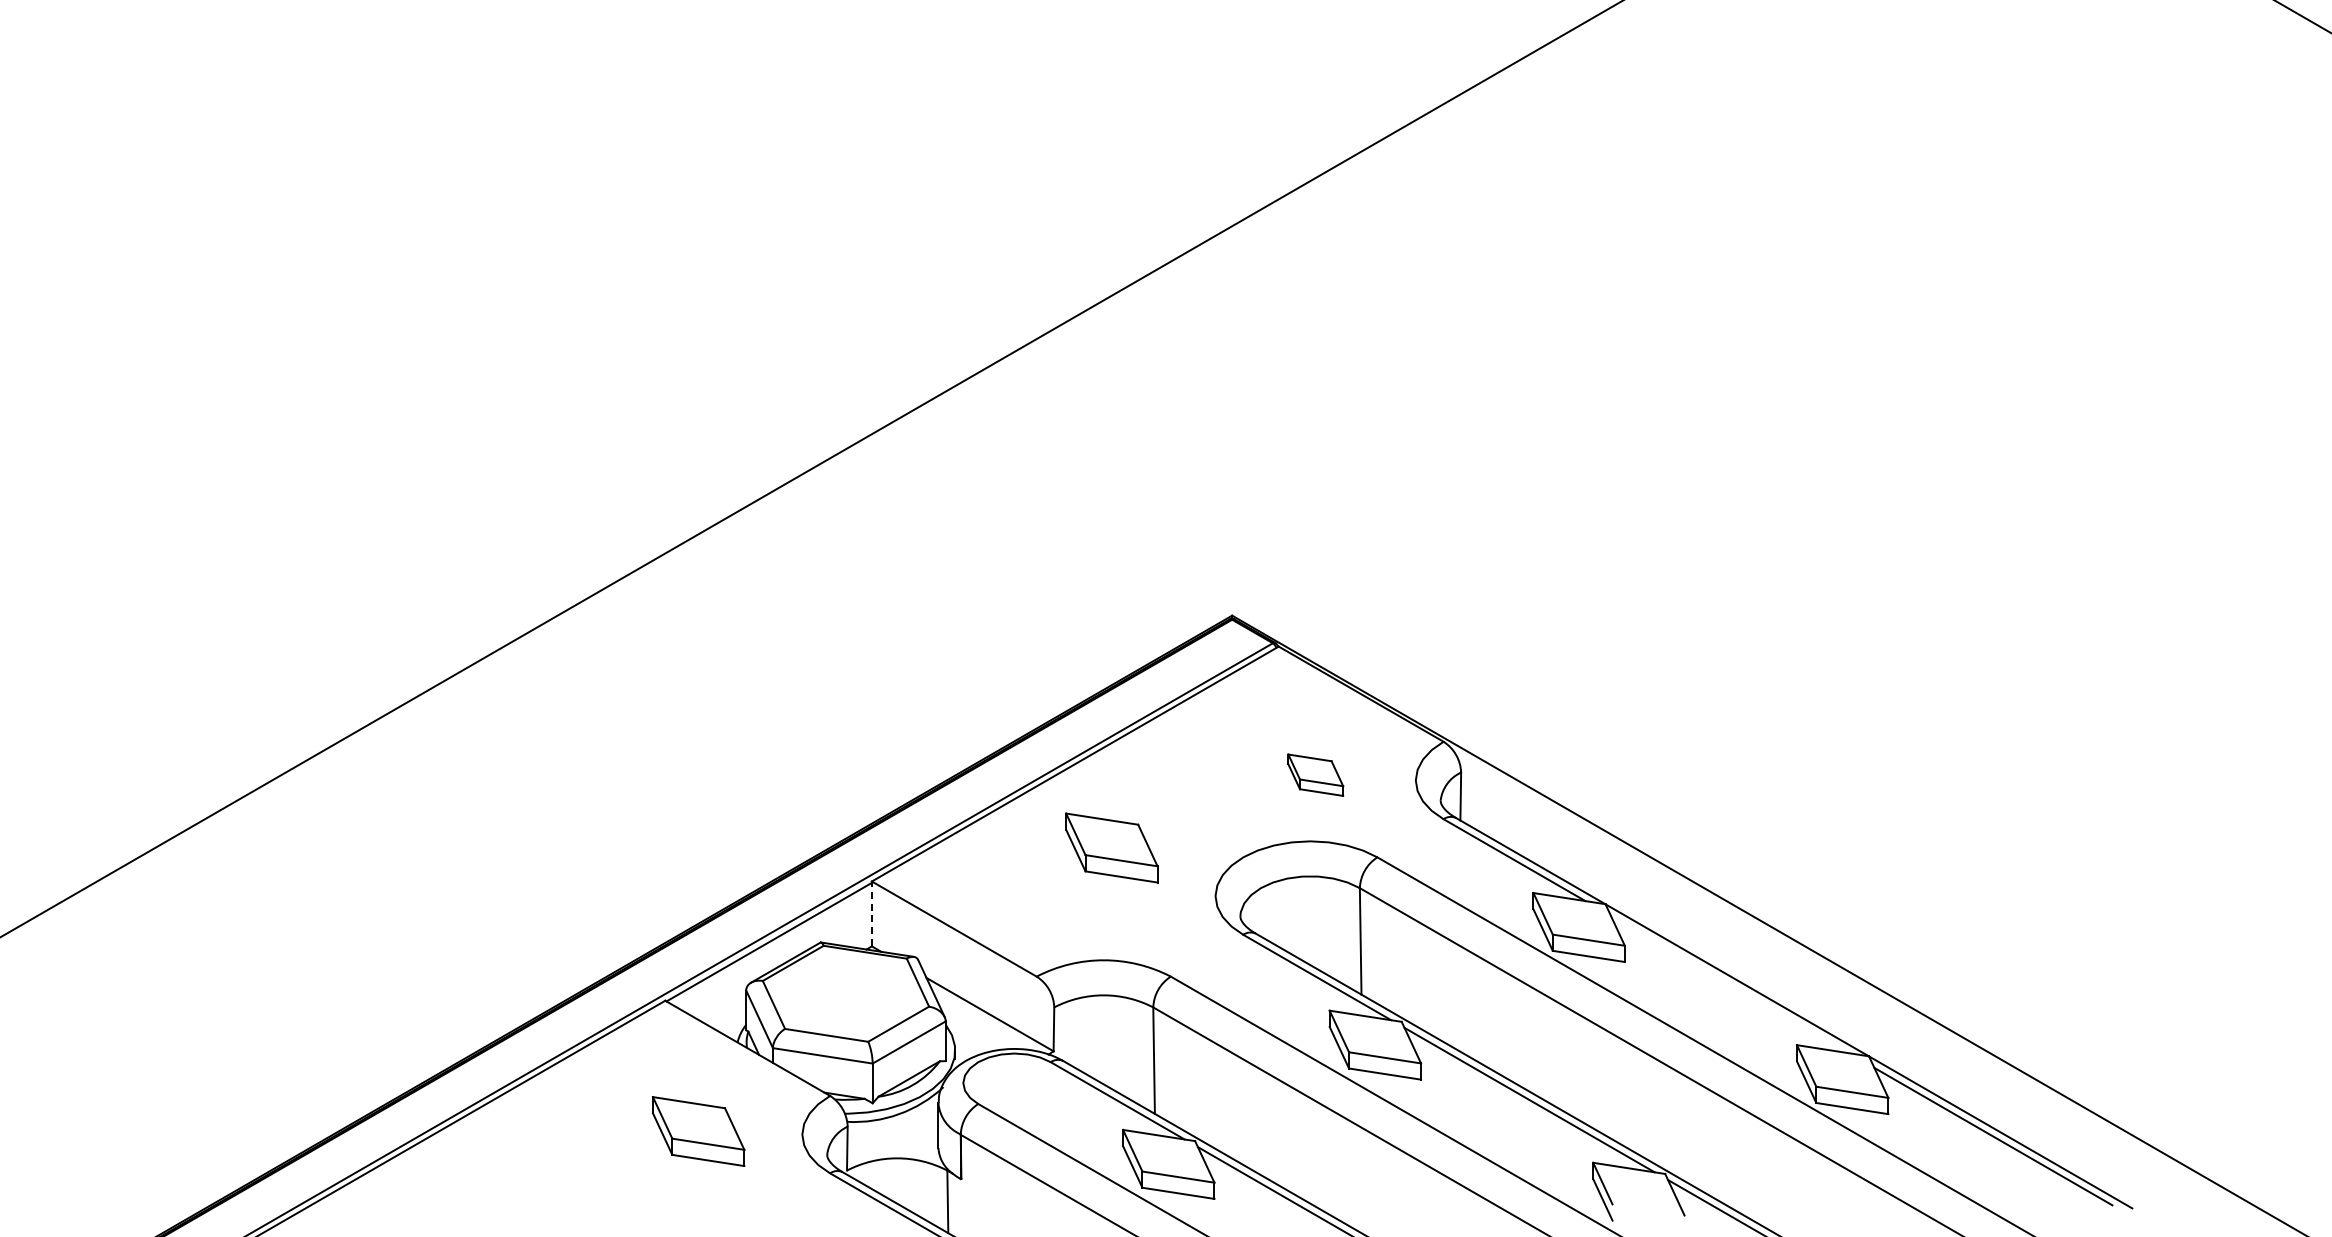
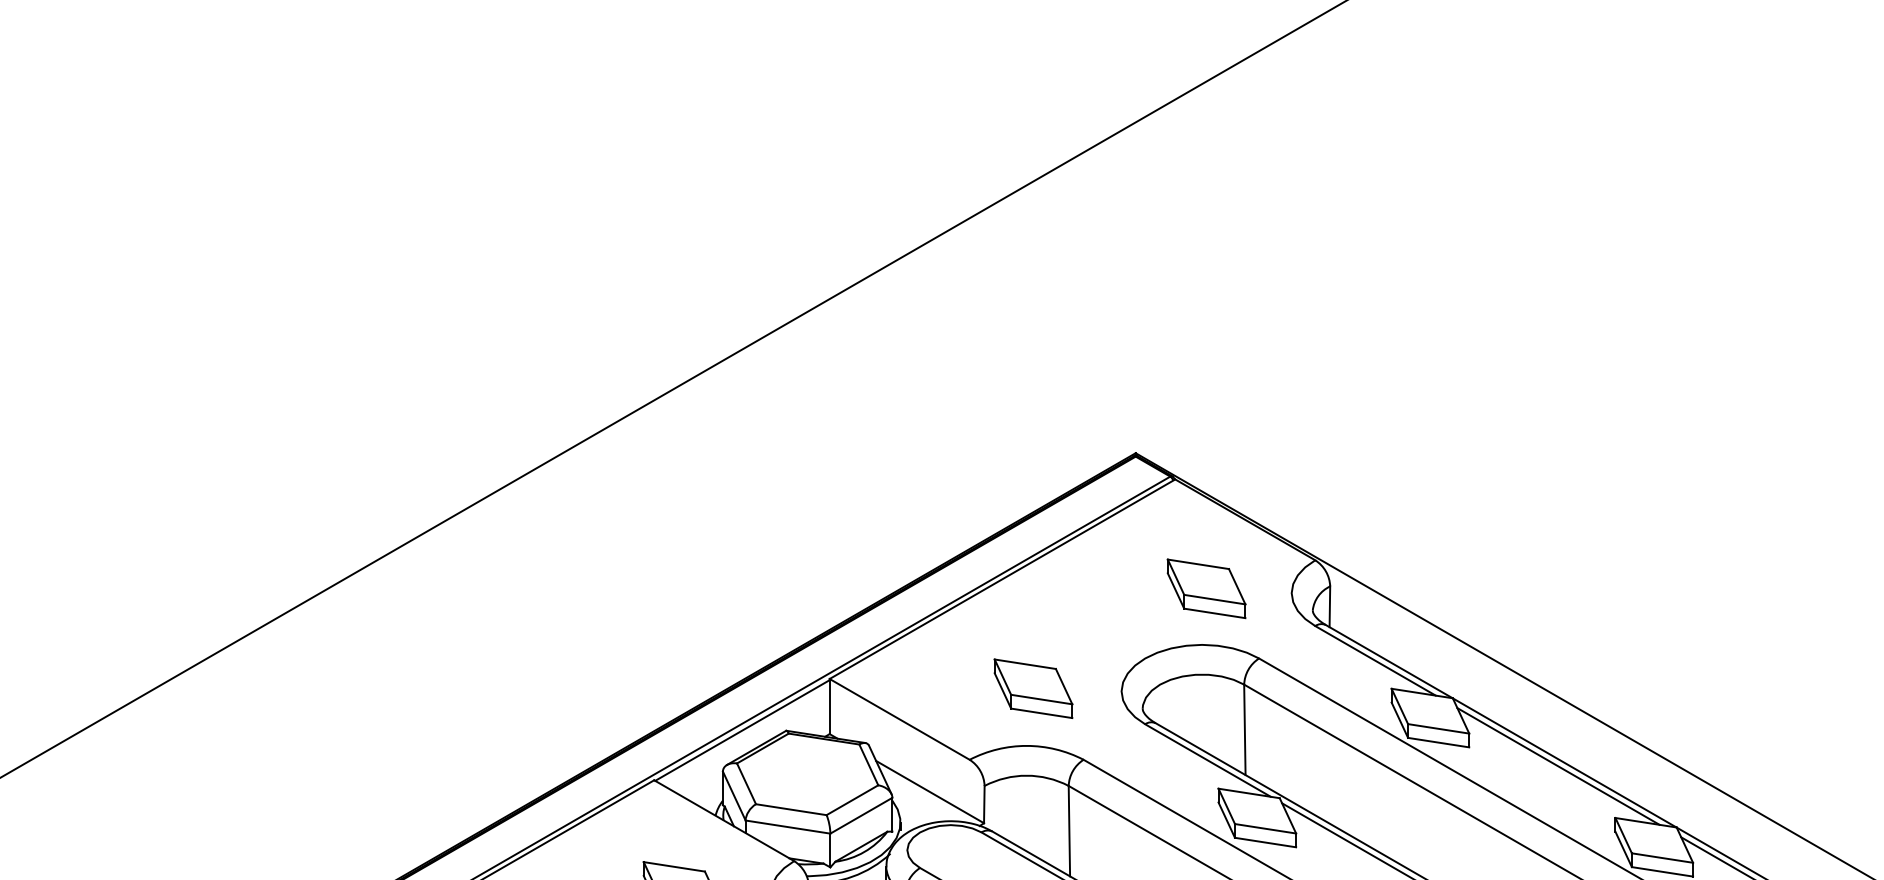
part: (1315, 774) -> (1206, 588), size x1.67
part: (1111, 847) -> (1033, 688), moved
line: (871, 913) -> (829, 706), dashed -> solid
line: (1729, 984) -> (1558, 766), added

